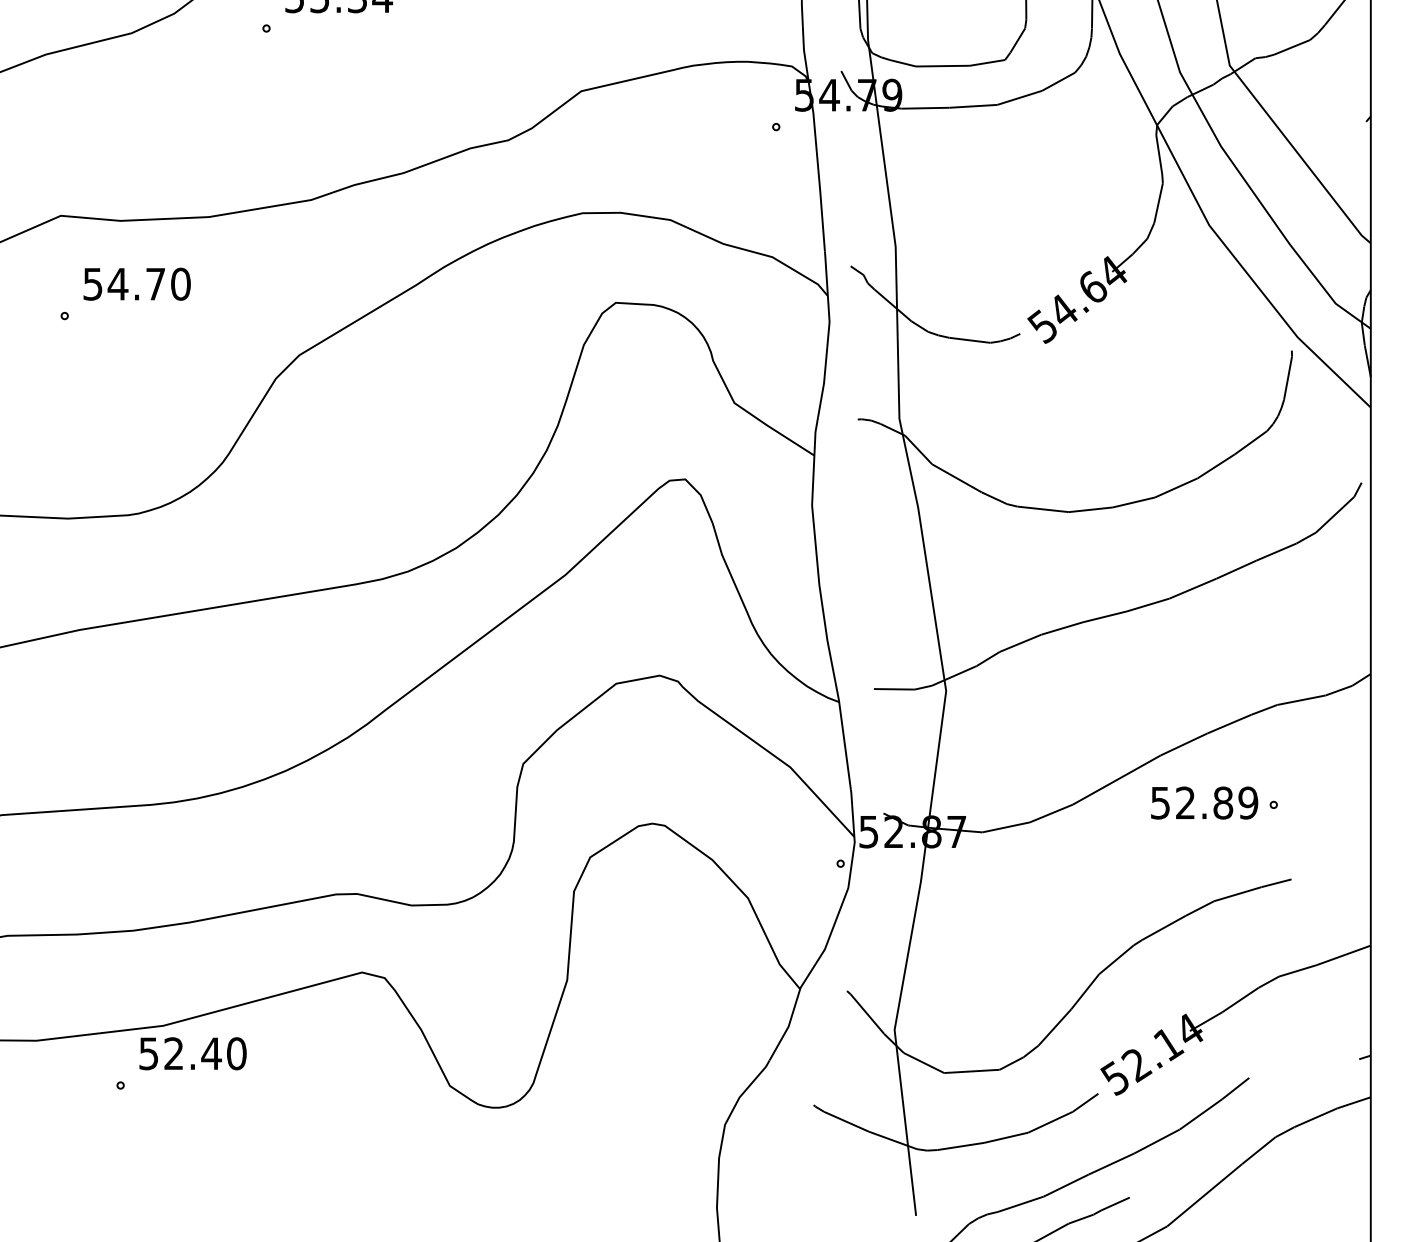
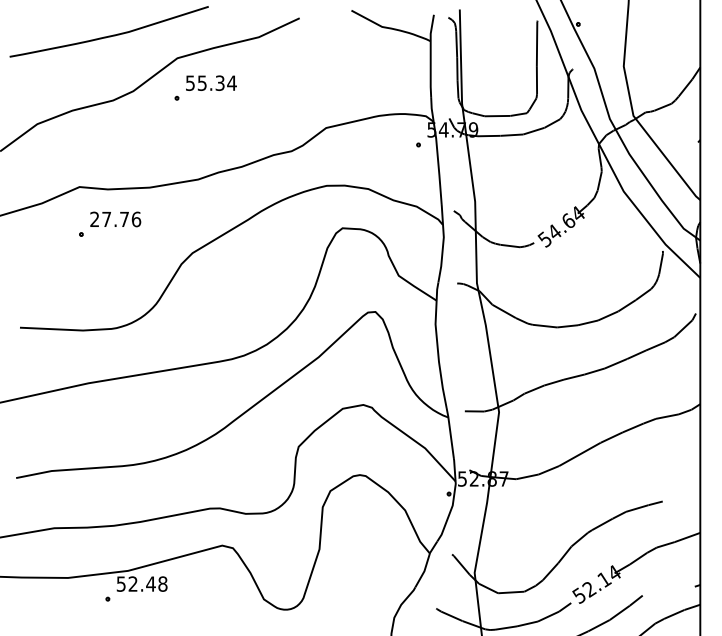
text: (136, 284) -> (115, 219), 54.70 -> 27.76
part: (1215, 803) -> (626, 465), removed
text: (235, 1052) -> (162, 583), 52.40 -> 52.48

